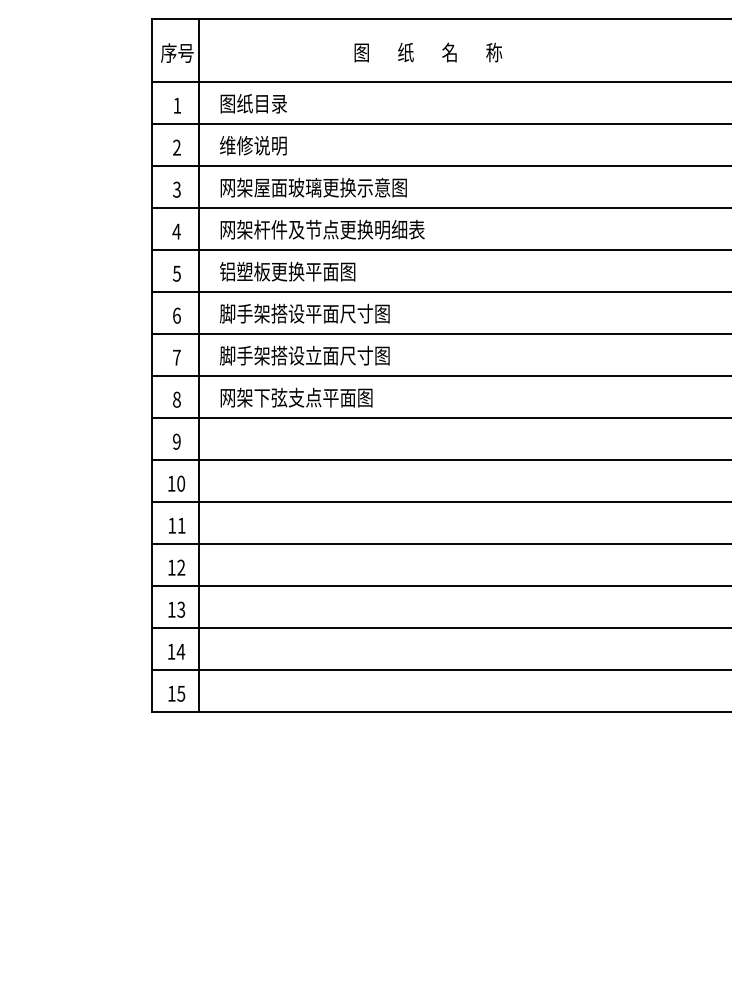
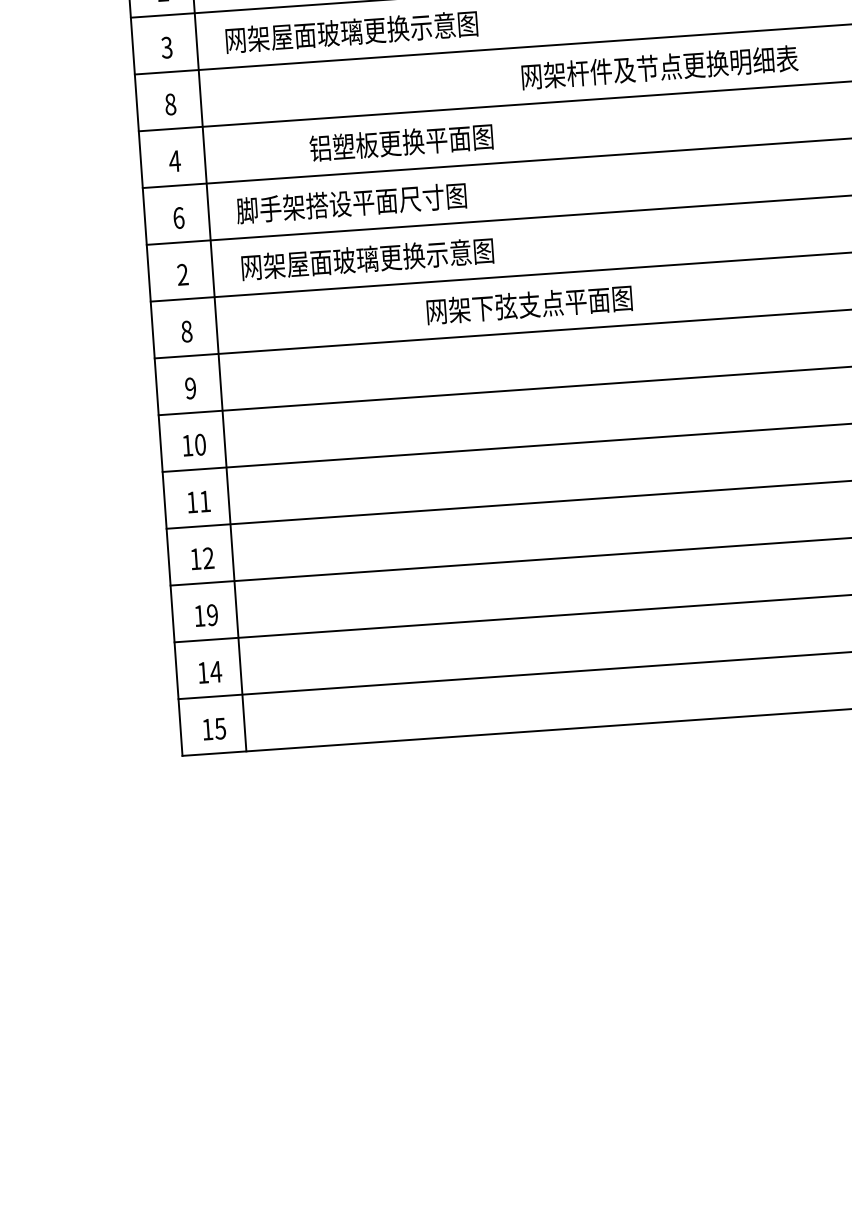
text: (322, 229) -> (659, 67), moved
text: (176, 231) -> (170, 104), 4 -> 8
text: (287, 271) -> (401, 142), moved
text: (176, 273) -> (174, 161), 5 -> 4
text: (312, 355) -> (365, 259), 脚手架搭设立面尺寸图 -> 网架屋面玻璃更换示意图
text: (176, 357) -> (182, 274), 7 -> 2
text: (296, 397) -> (529, 304), moved
text: (181, 609) -> (212, 614), 13 -> 19

